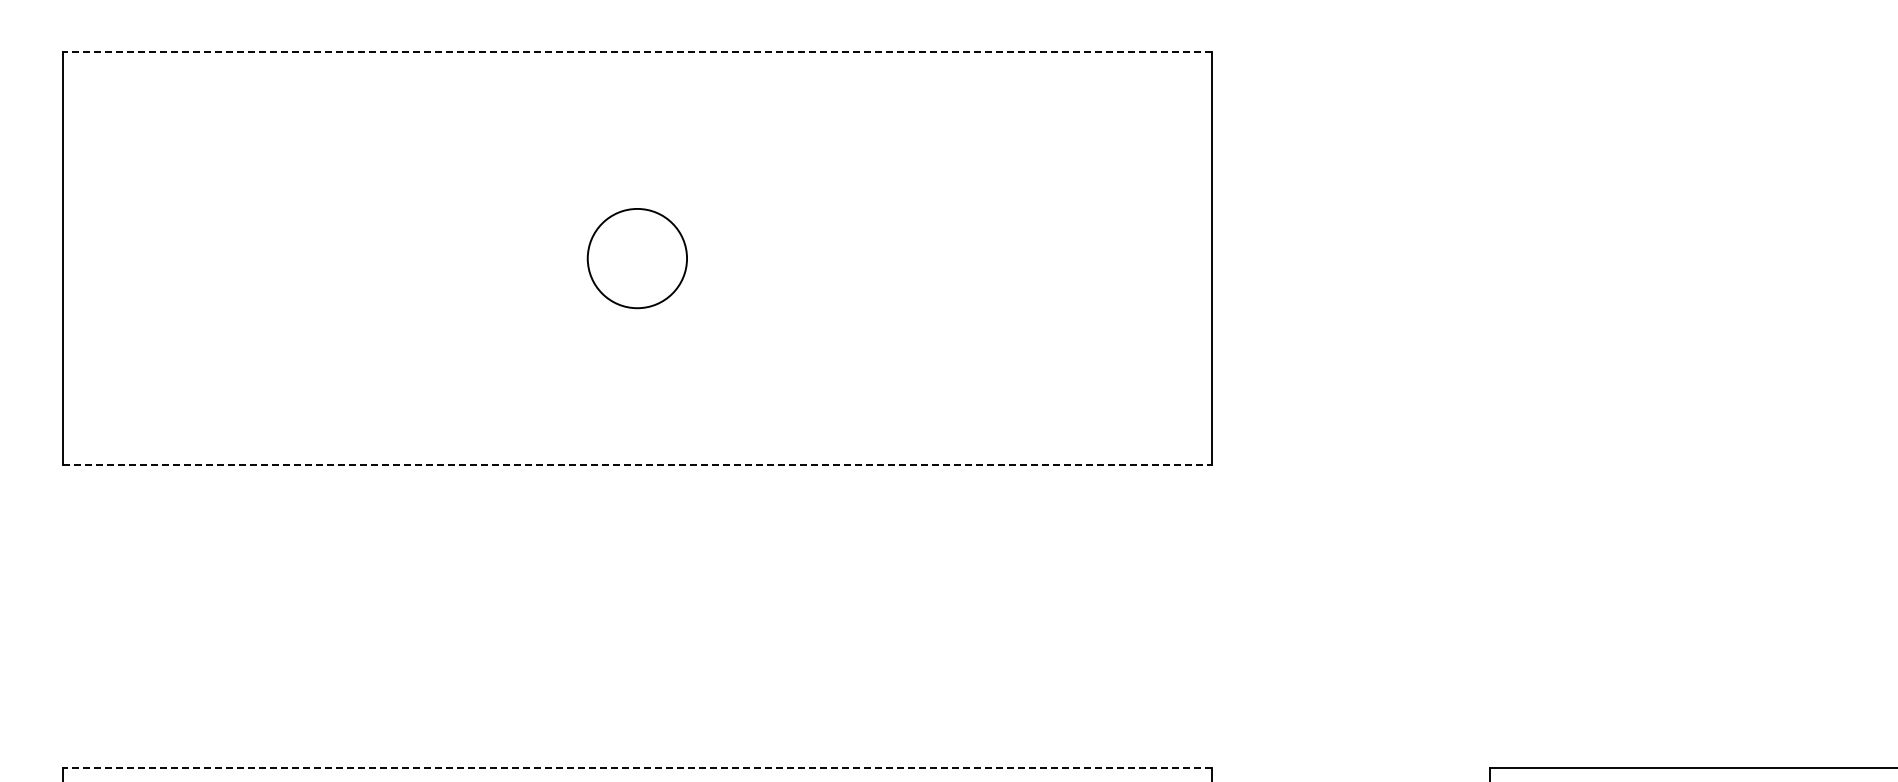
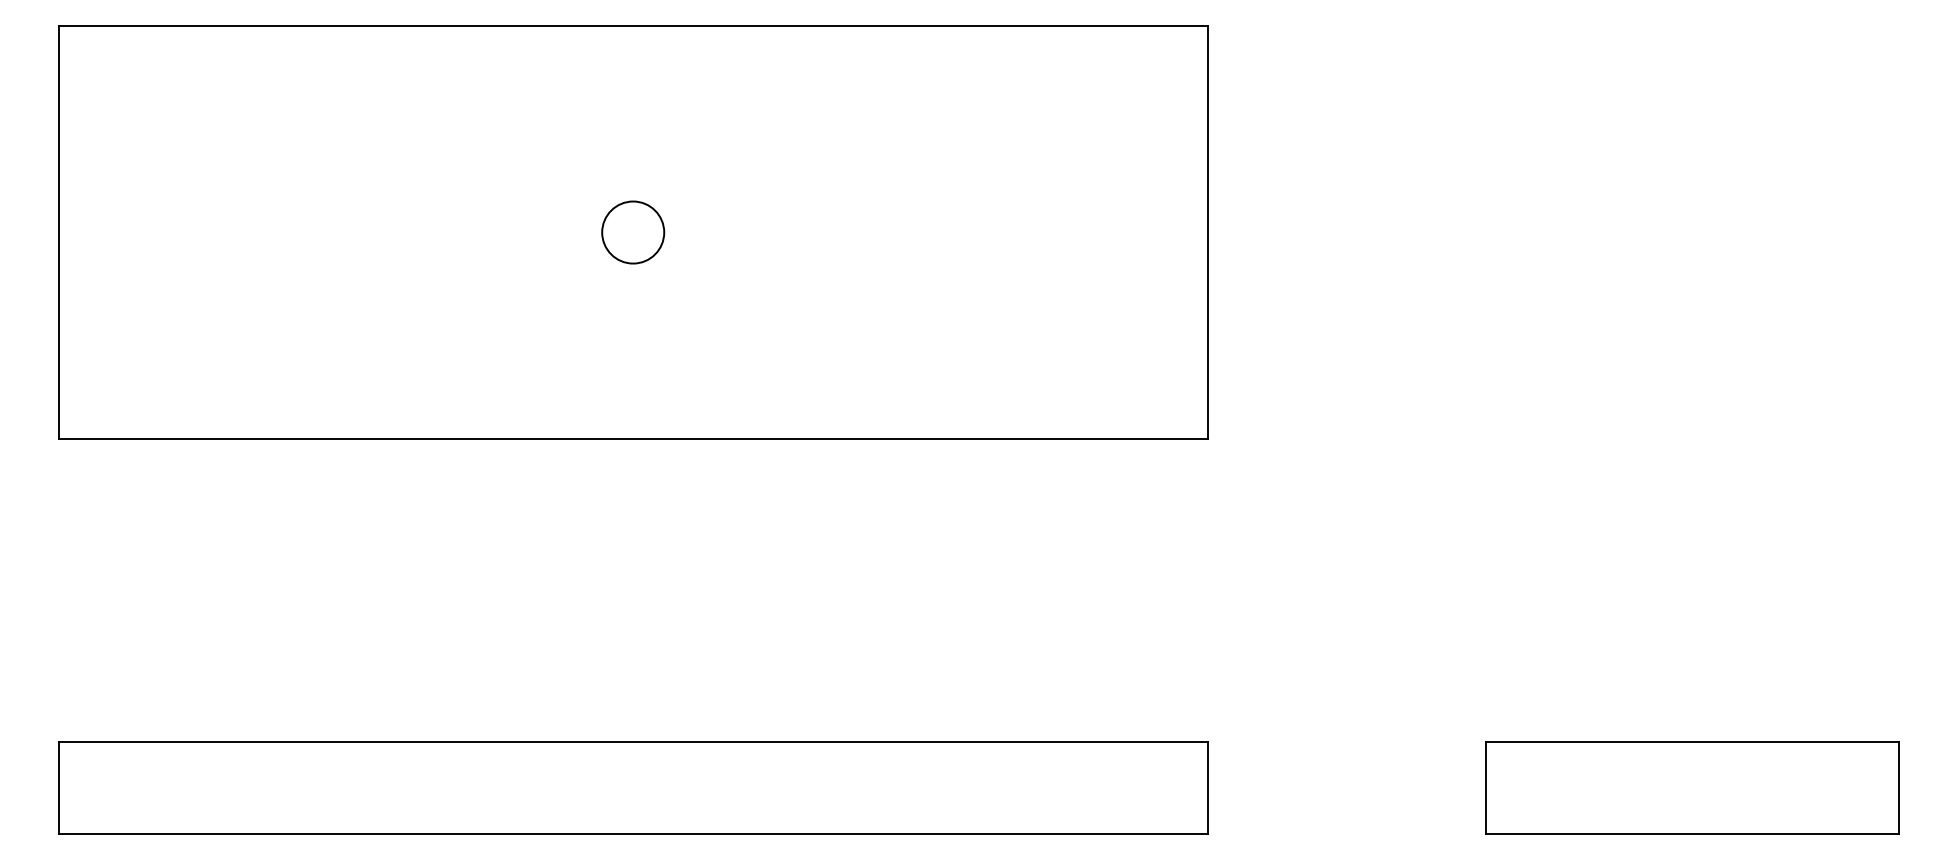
line: (636, 51) -> (632, 25), dashed -> solid
circle: (637, 258) -> (633, 232), size x0.62
line: (637, 465) -> (633, 439), dashed -> solid
line: (636, 768) -> (632, 742), dashed -> solid

